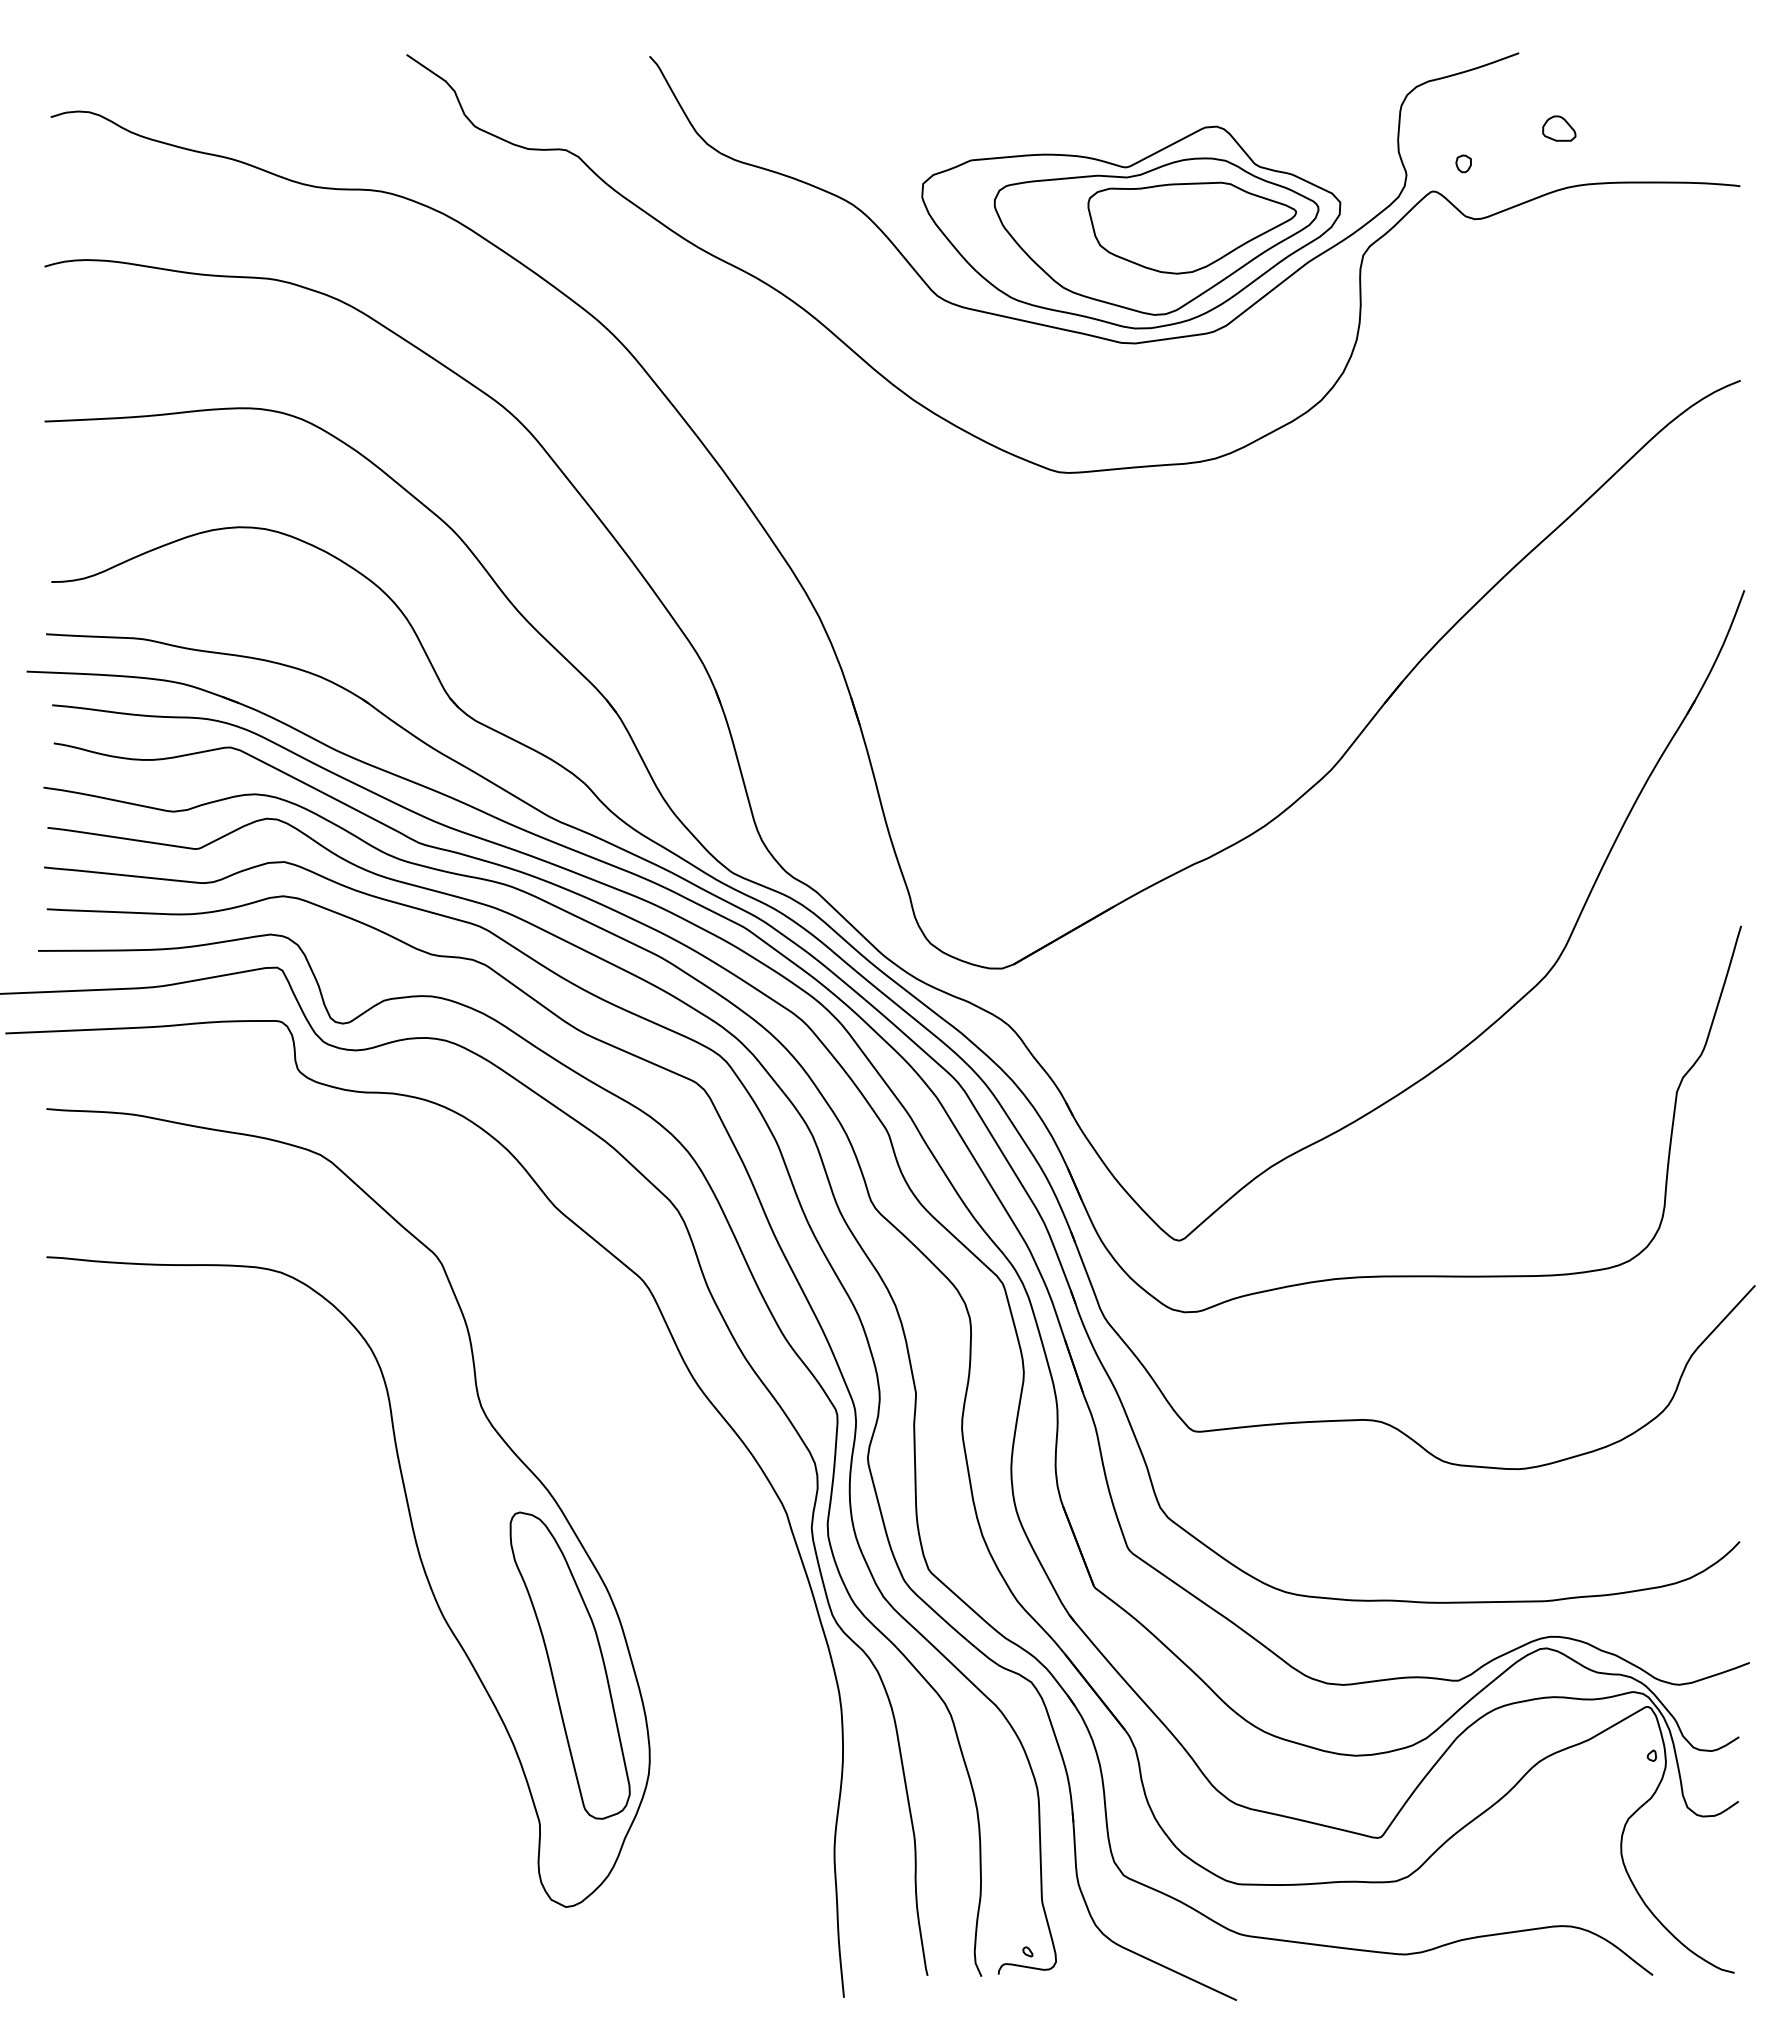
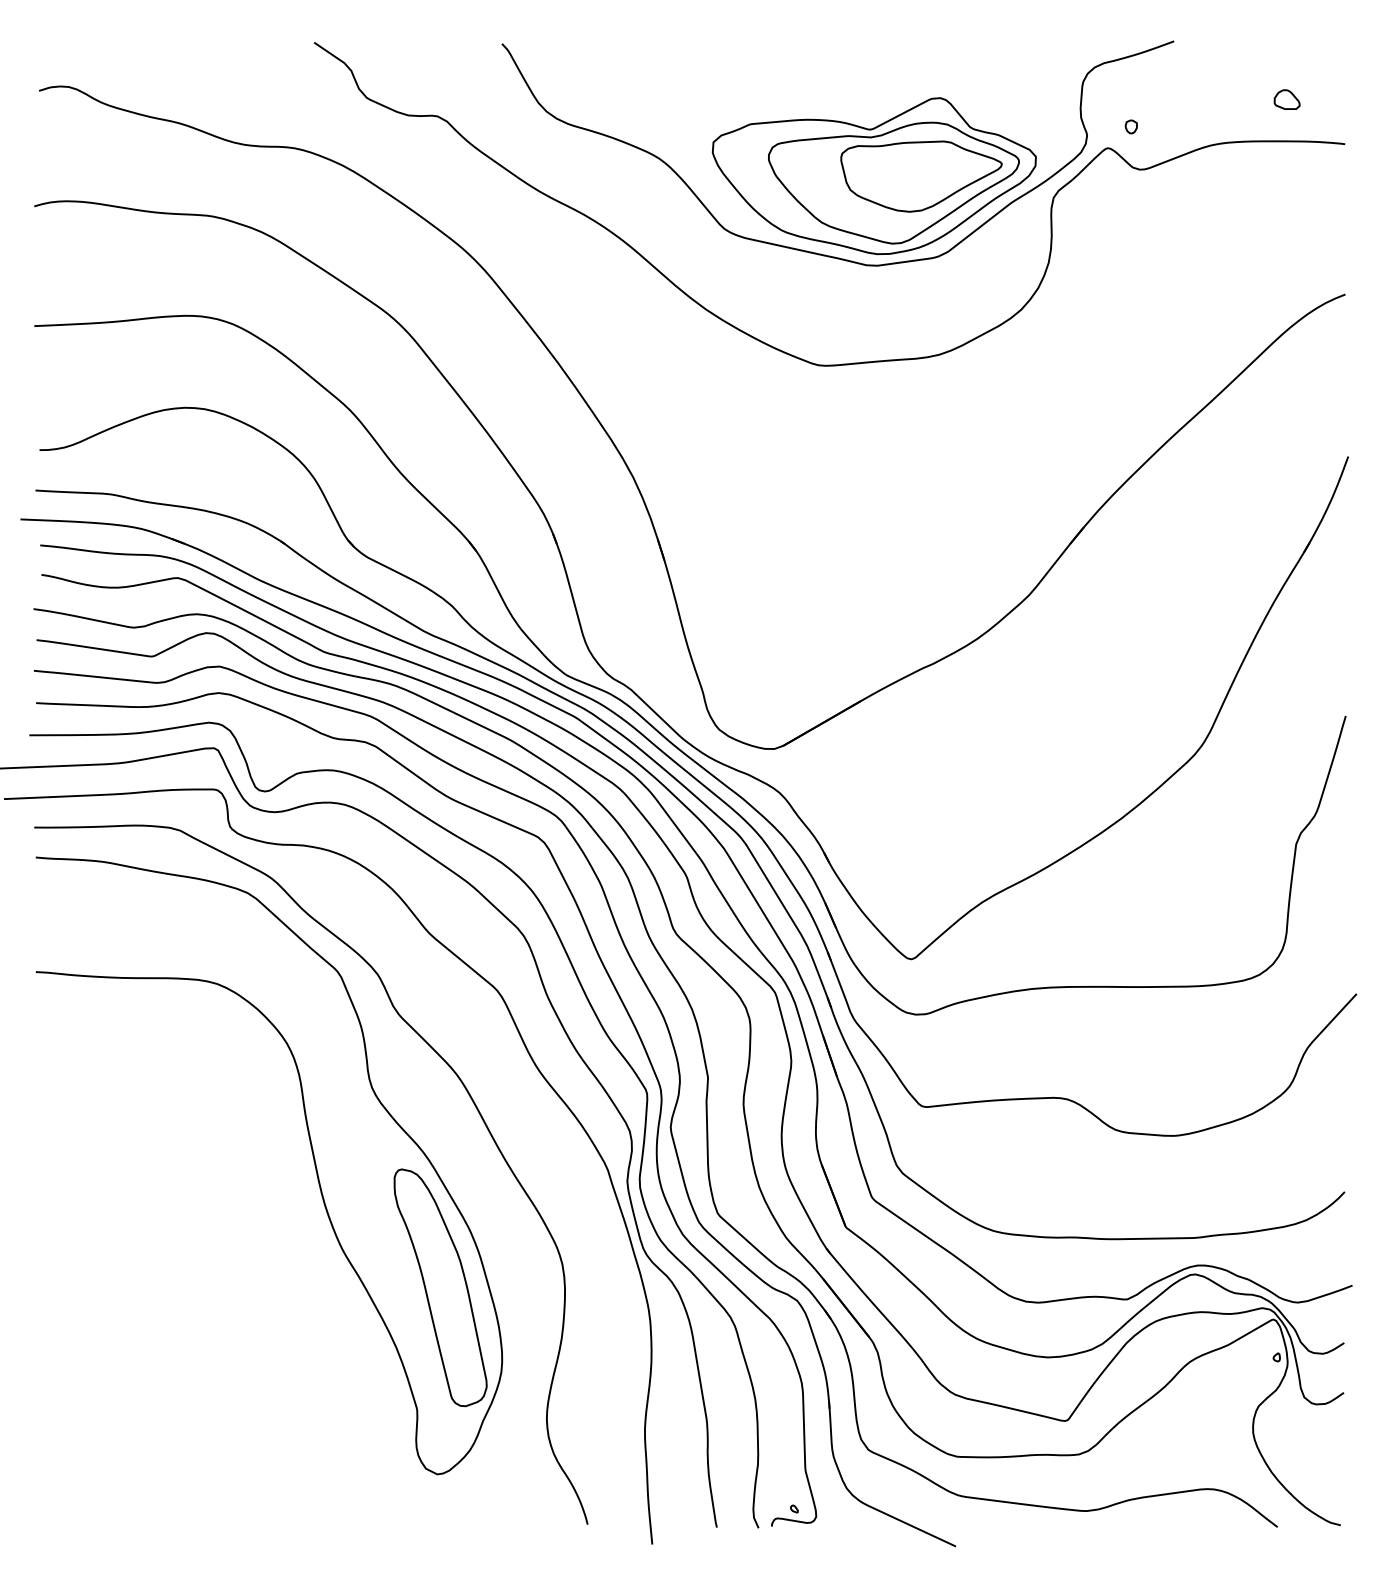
part: (1559, 128) -> (1287, 99), moved
curve: (561, 1359) -> (433, 1051), added

